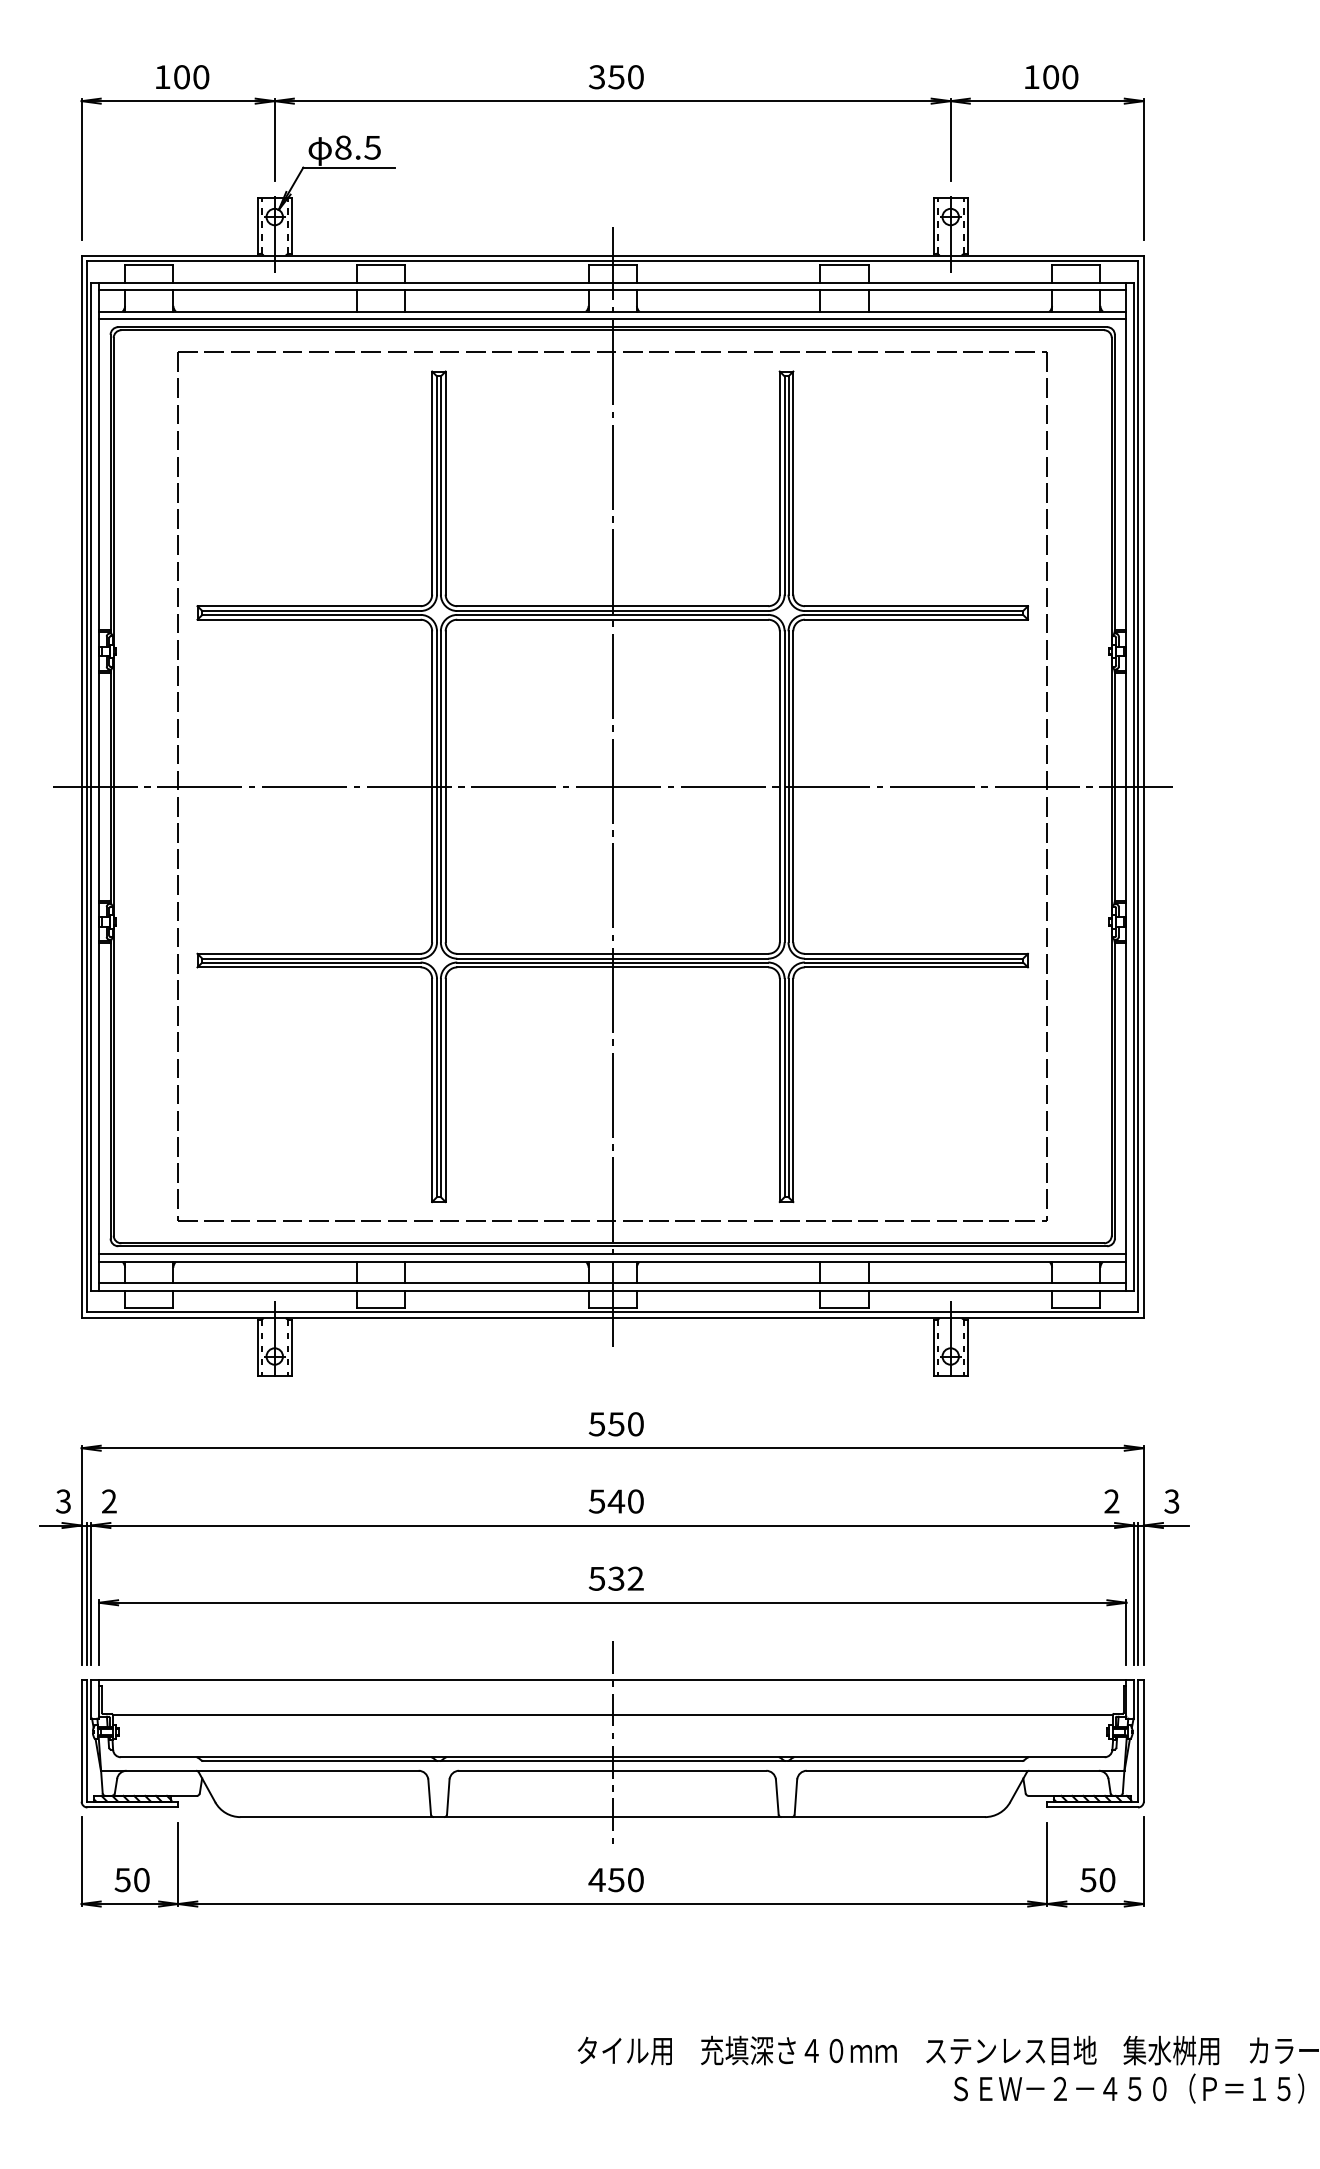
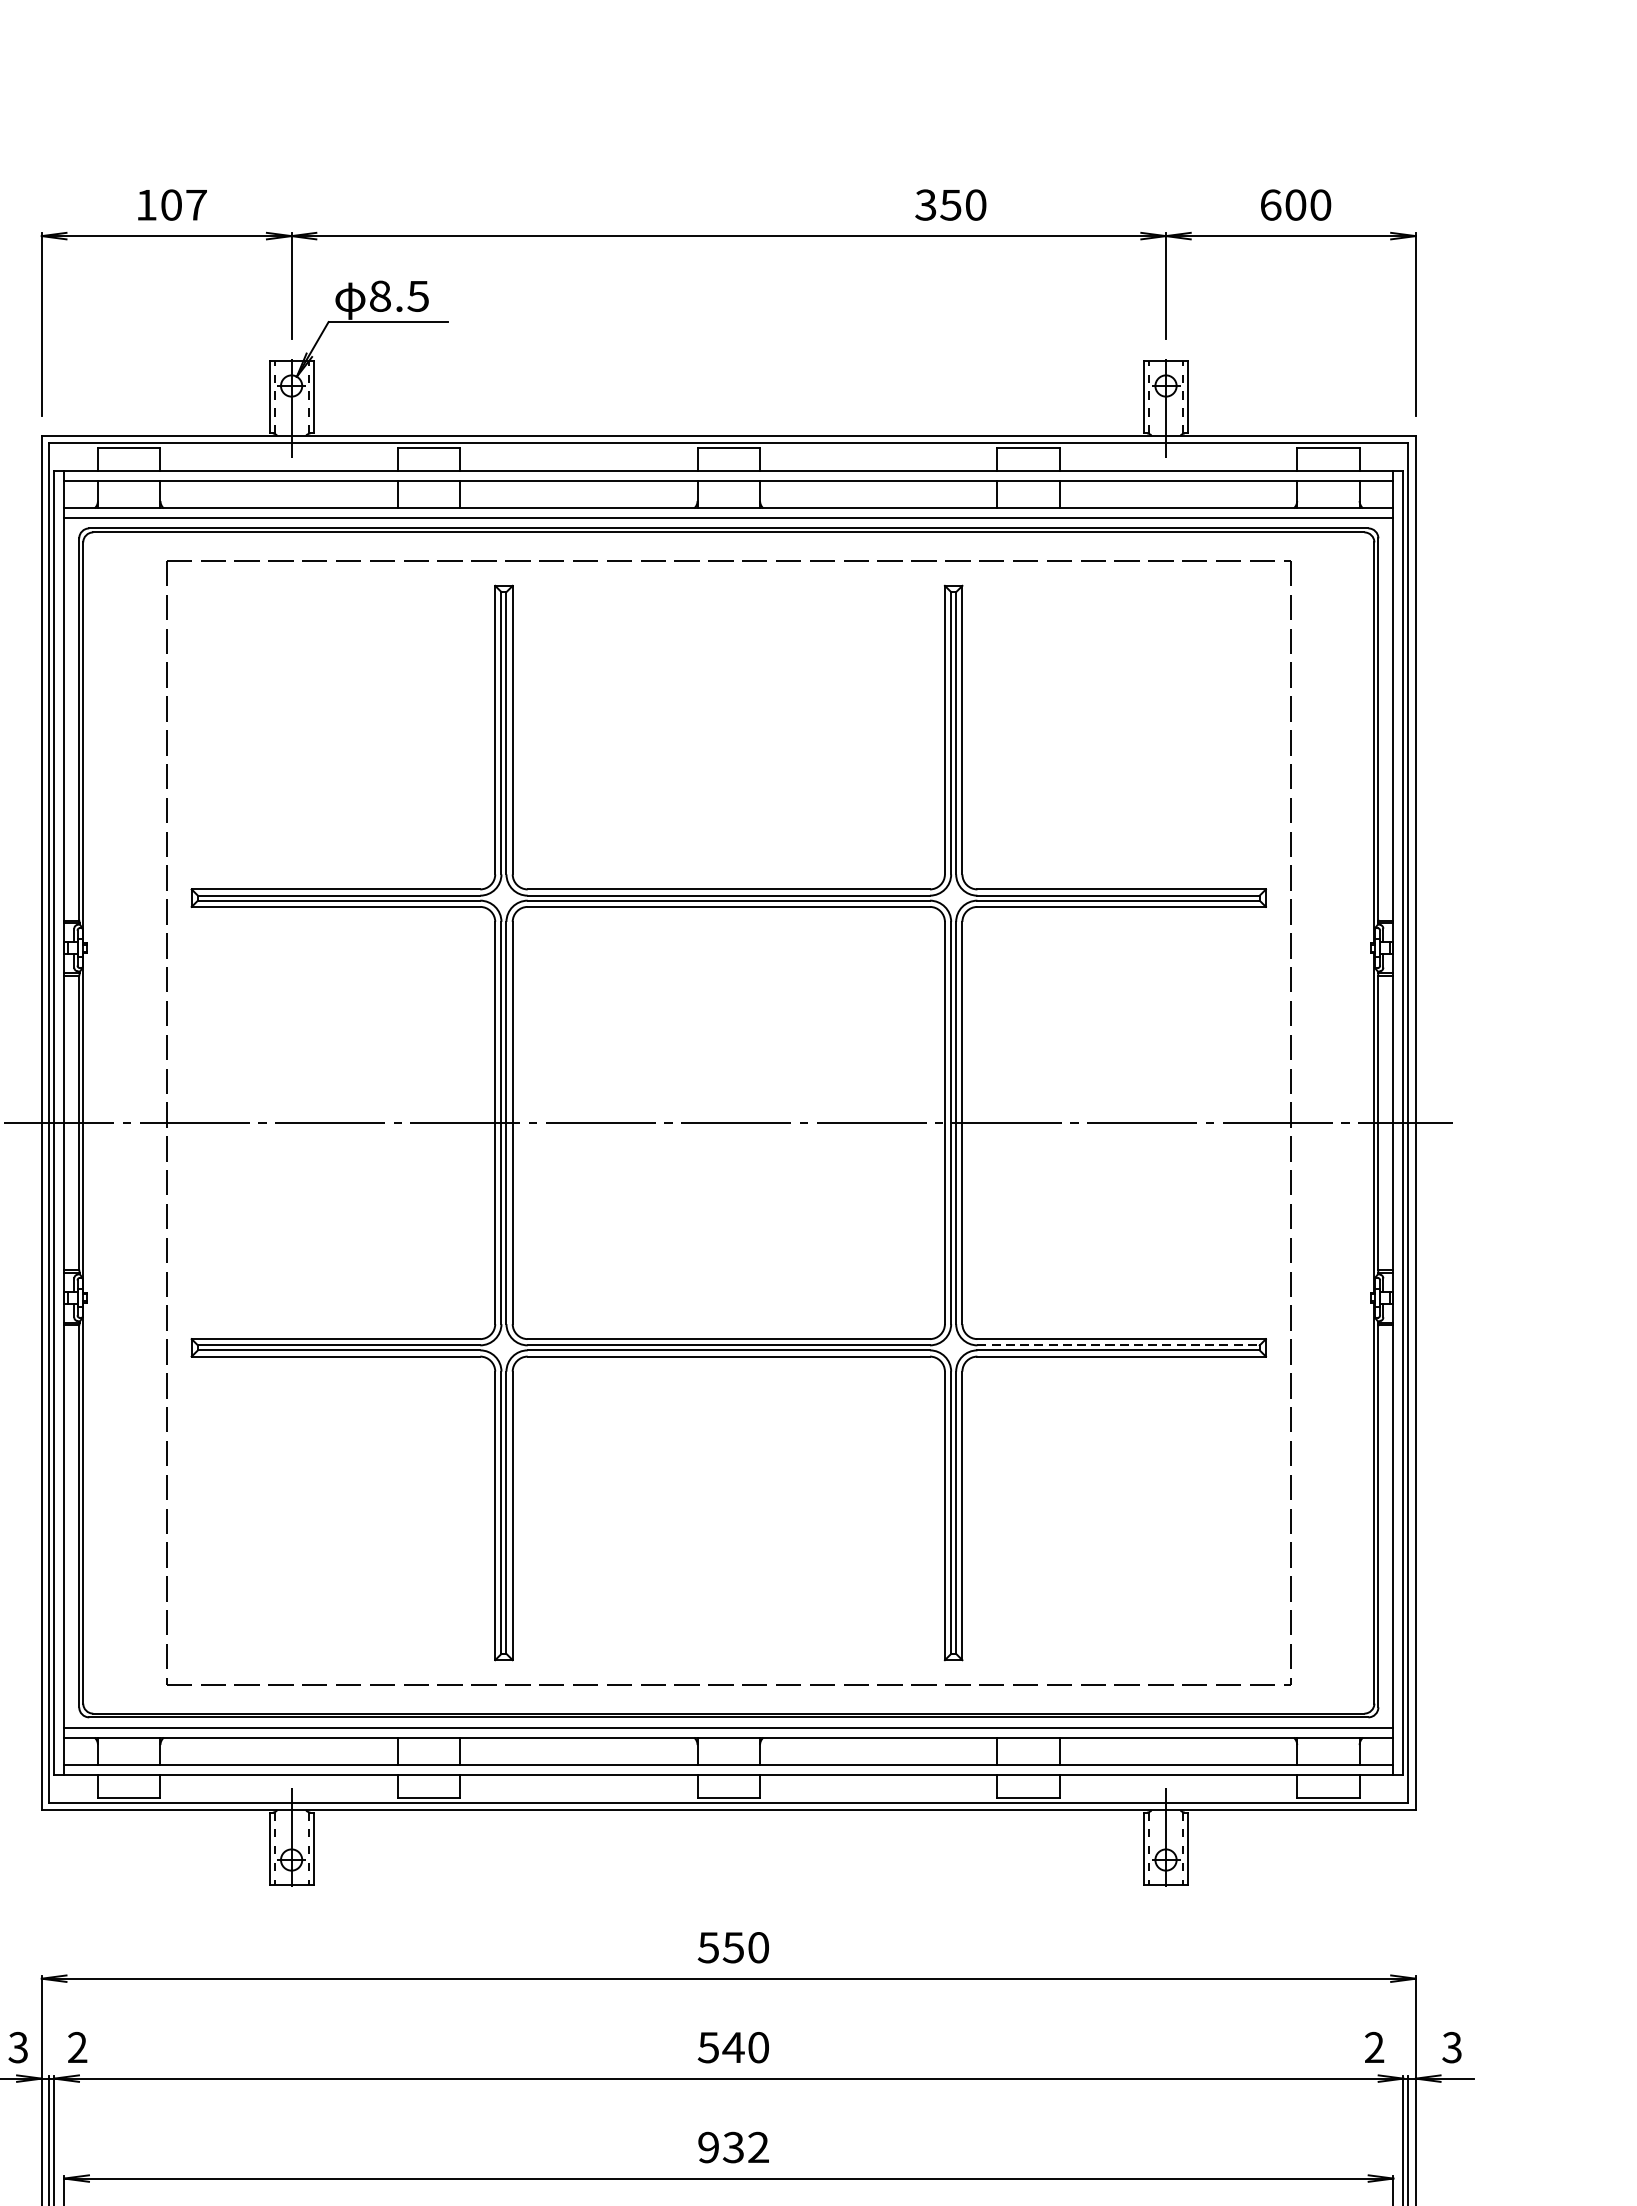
text: (201, 77) -> (196, 205), 100 -> 107
text: (616, 77) -> (951, 205), moved
text: (1031, 77) -> (1270, 205), 100 -> 600
line: (612, 786) -> (728, 1122), removed
line: (914, 958) -> (1119, 1345), solid -> dashed
text: (596, 1578) -> (707, 2147), 532 -> 932

